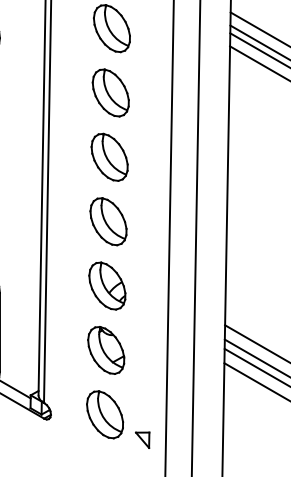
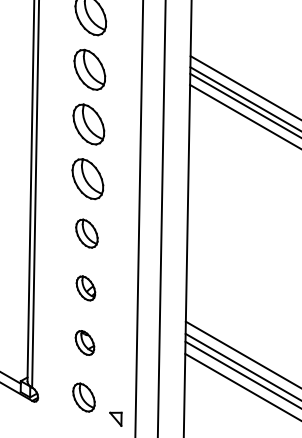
part: (108, 221) -> (86, 233), size x0.7
part: (106, 286) -> (85, 288), size x0.6
part: (105, 349) -> (84, 342), size x0.6
part: (104, 414) -> (83, 397), size x0.7

